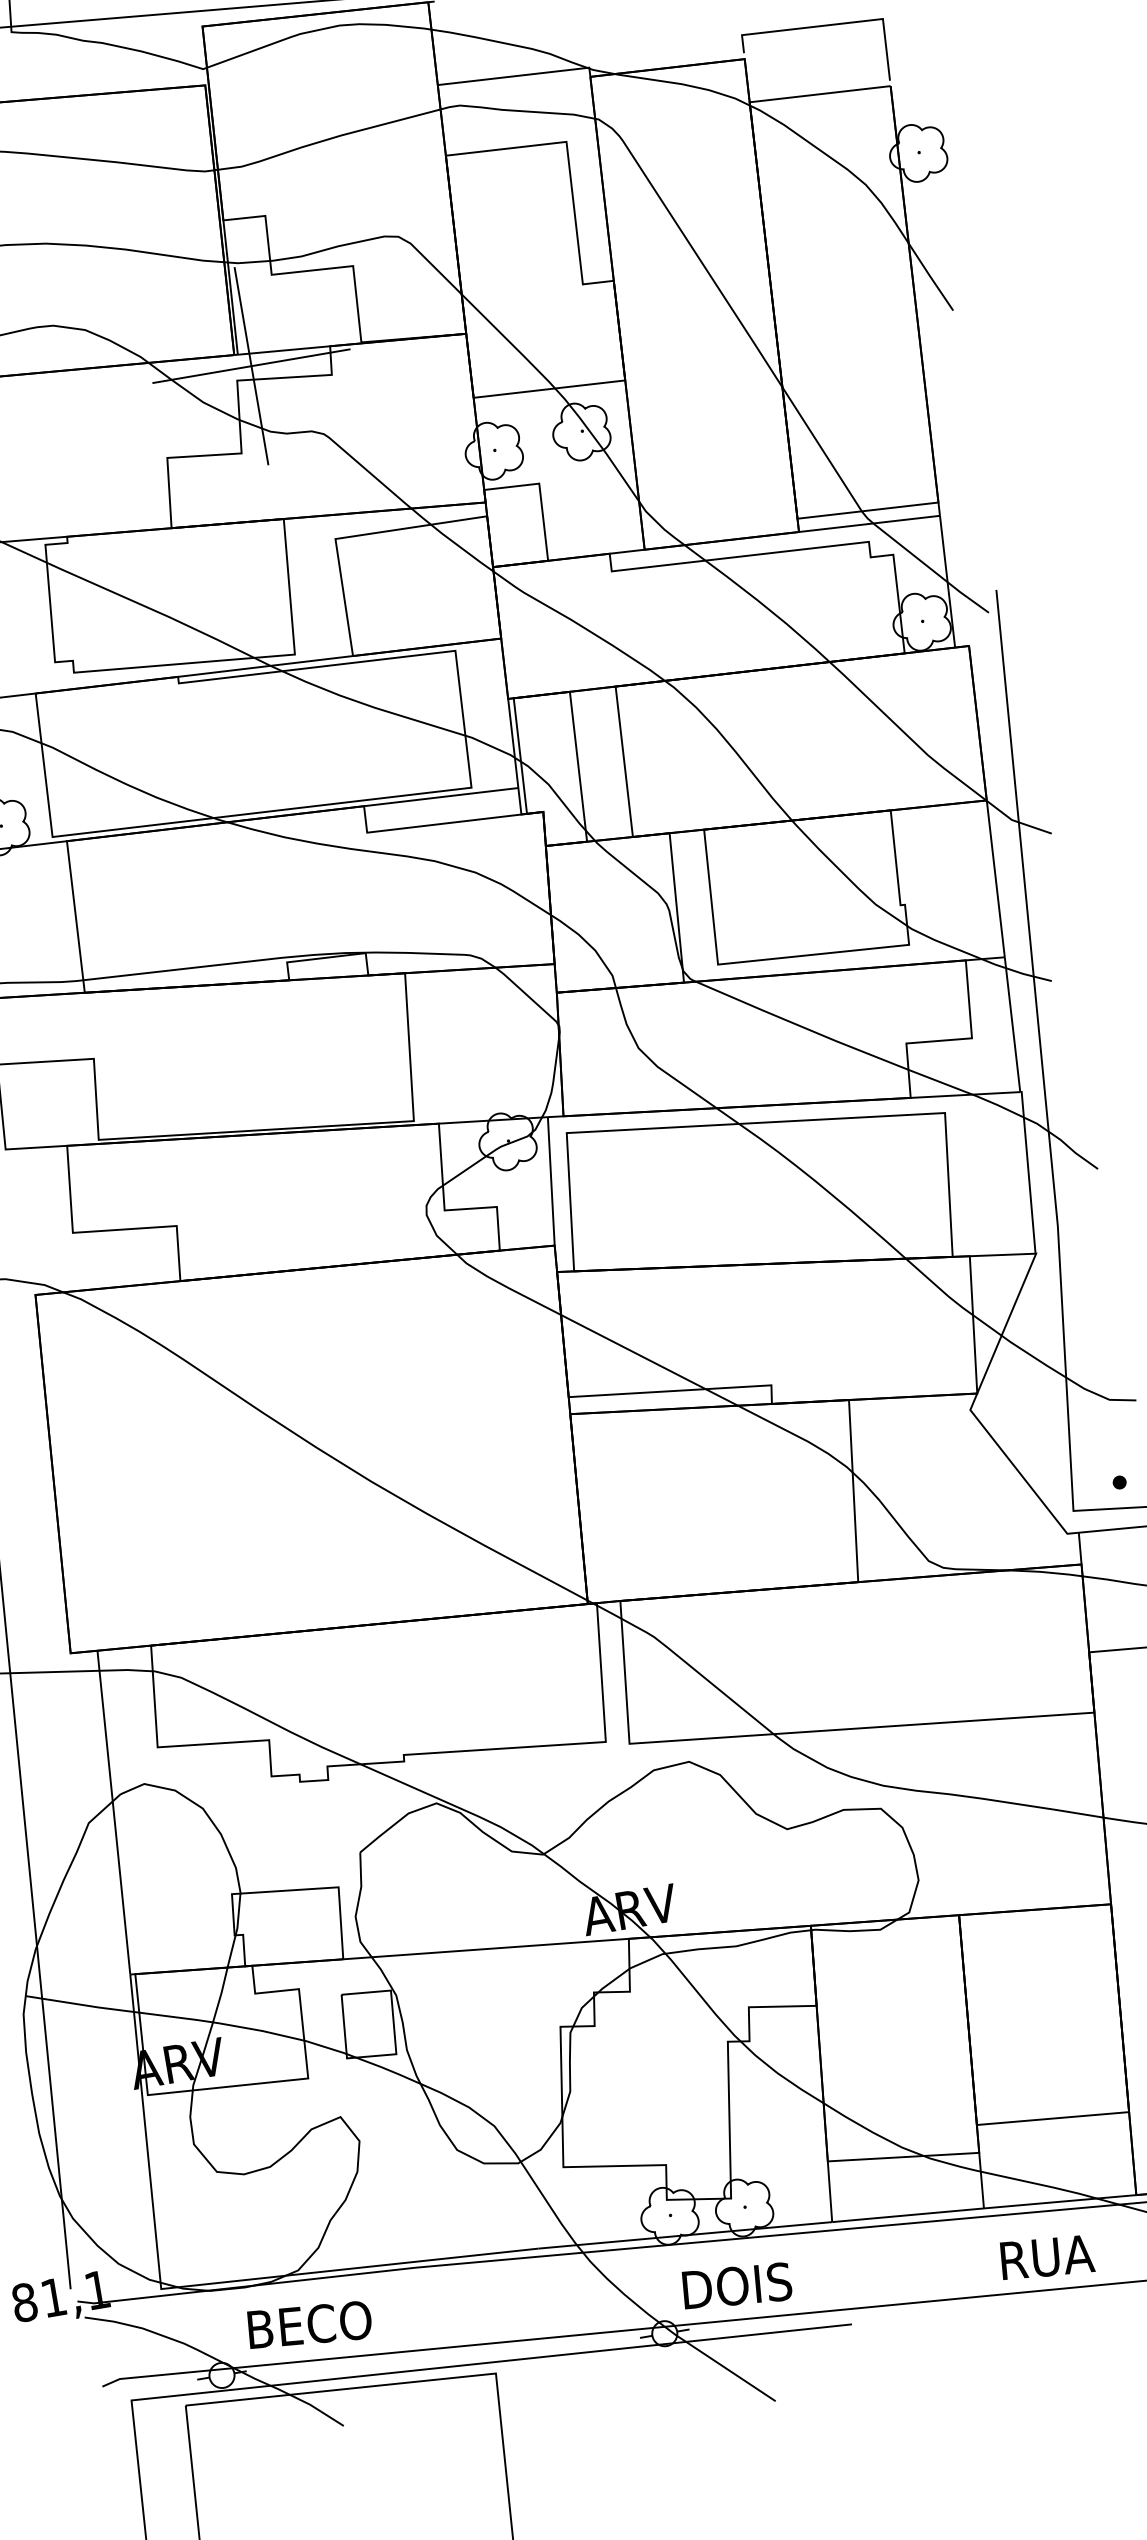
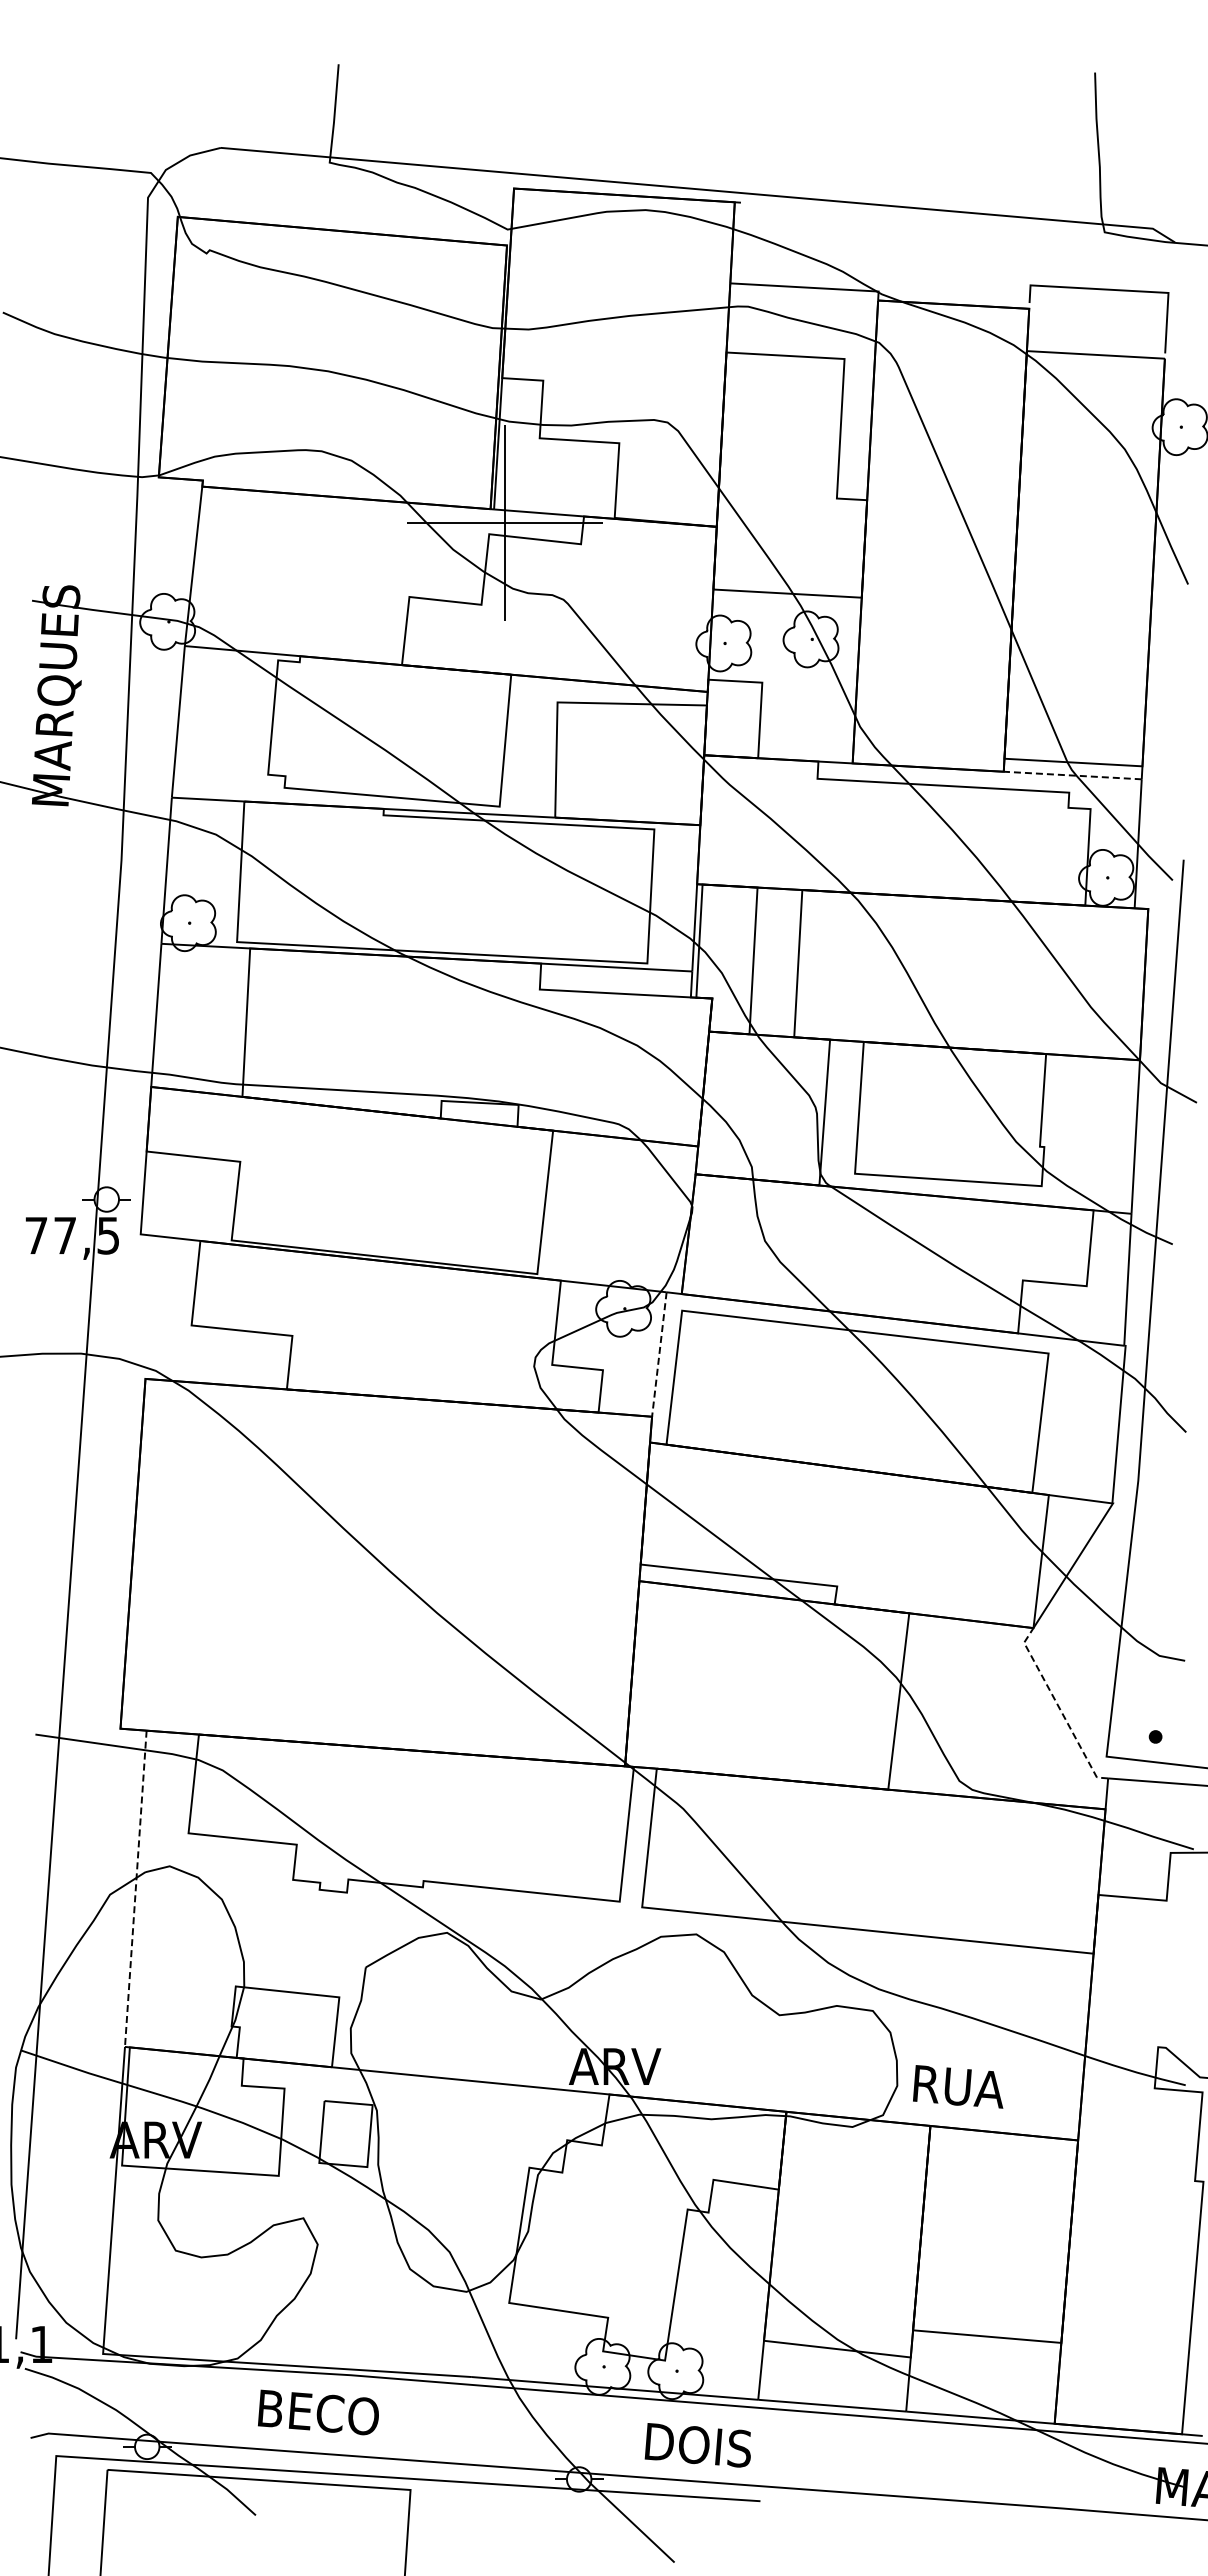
line: (869, 523) -> (1072, 775), solid -> dashed
line: (551, 1181) -> (659, 1354), solid -> dashed
line: (1017, 1469) -> (1059, 1707), solid -> dashed
line: (113, 1812) -> (135, 1888), solid -> dashed
text: (1046, 2256) -> (958, 2086), moved
text: (736, 2286) -> (697, 2445), moved
text: (309, 2324) -> (318, 2412), moved

